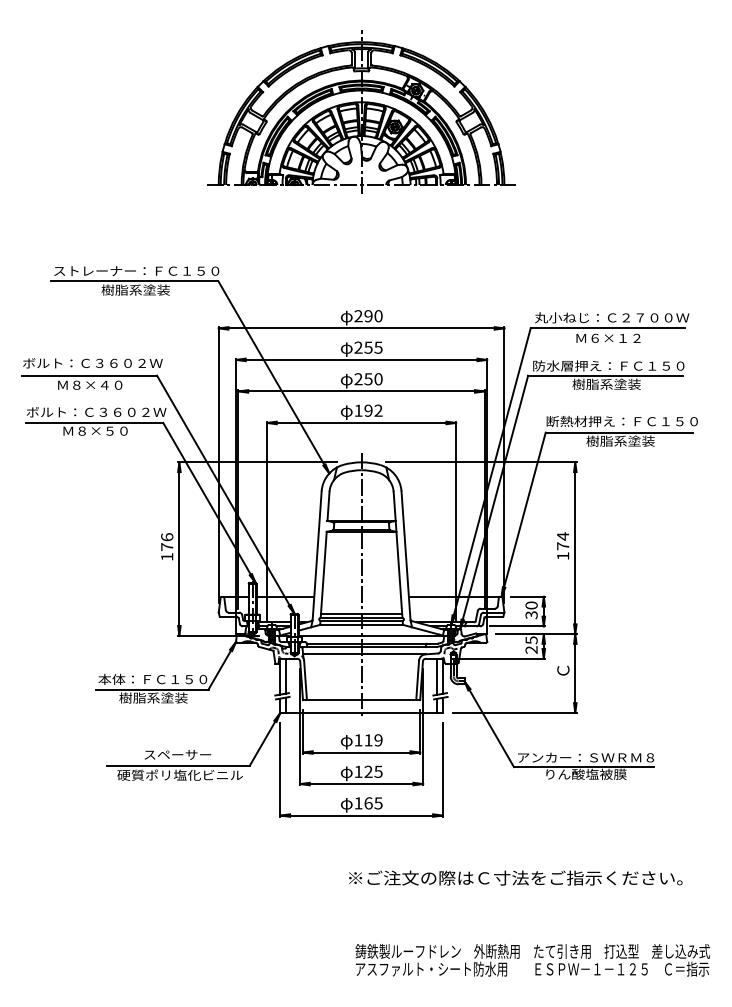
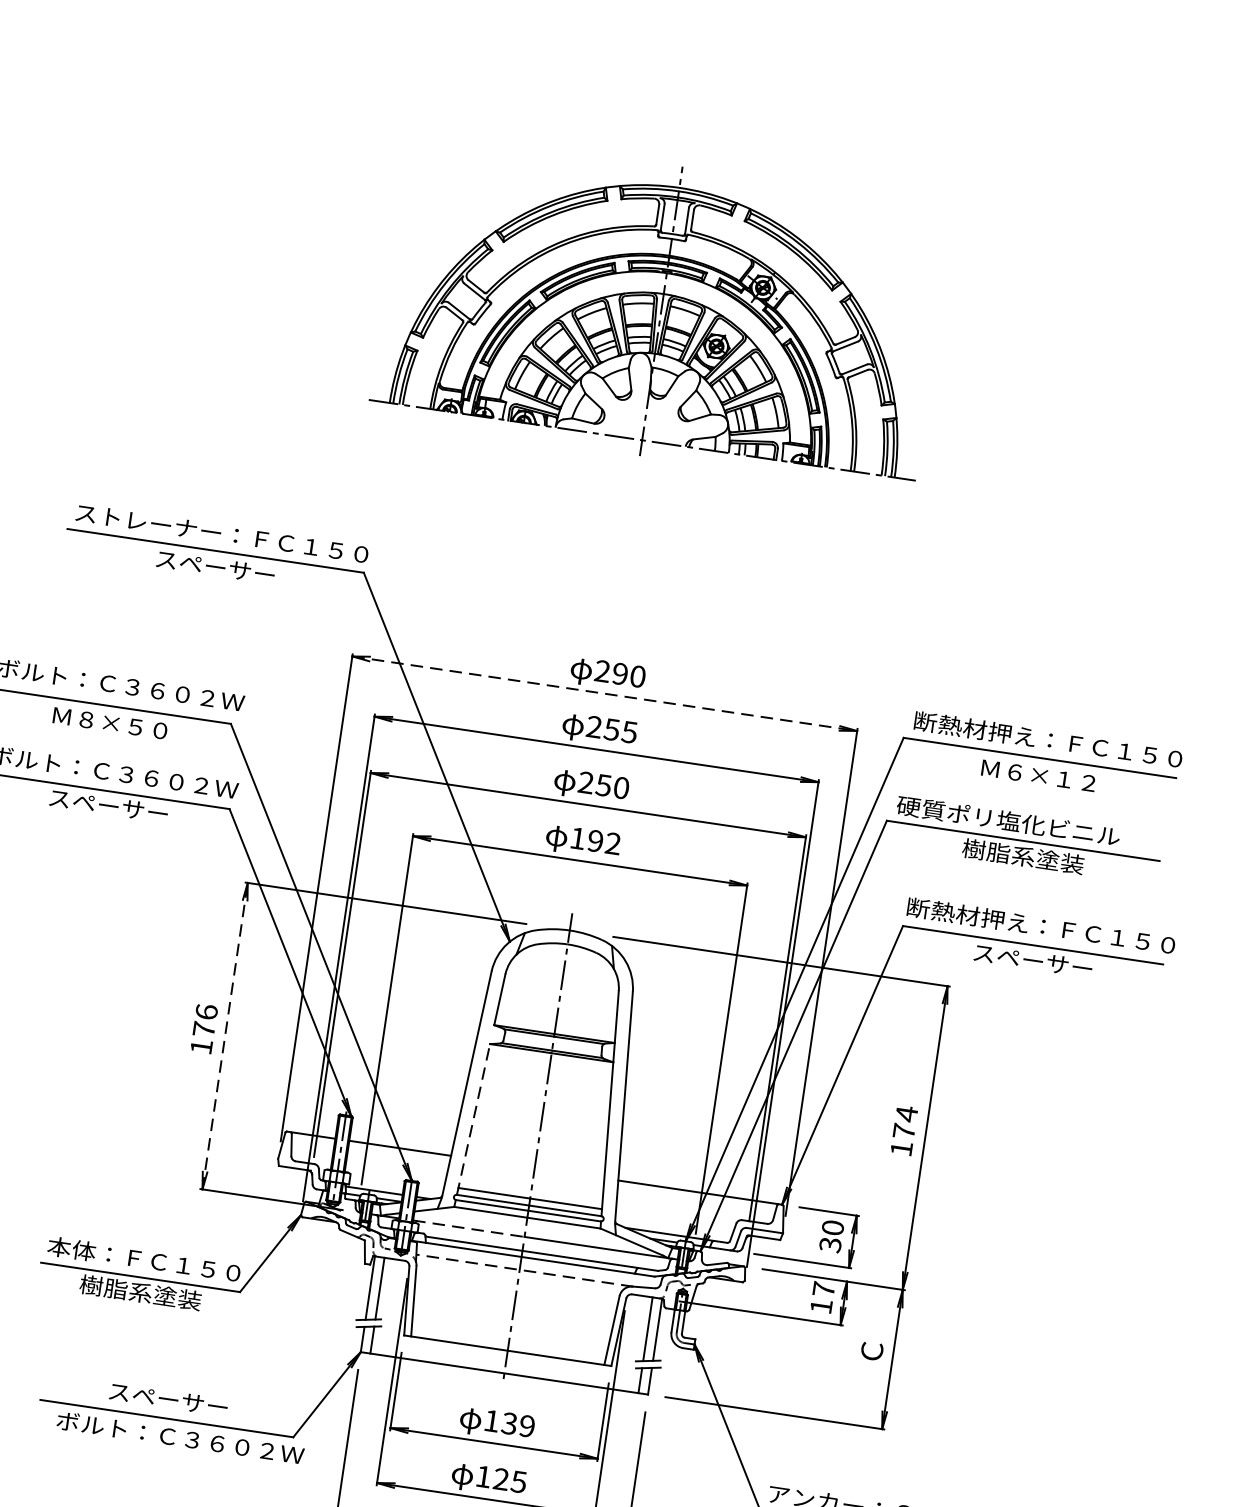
text: (135, 289) -> (215, 565), 樹脂系塗装 -> スペーサー
text: (612, 317) -> (1051, 739), 丸小ねじ：Ｃ２７００Ｗ -> 断熱材押え：ＦＣ１５０
line: (361, 328) -> (604, 693), solid -> dashed
text: (608, 365) -> (1031, 823), 防水層押え：ＦＣ１５０ -> 硬質ポリ塩化ビニル
text: (104, 384) -> (135, 725), Ｍ８×４０ -> Ｍ８×５０
text: (96, 431) -> (109, 806), Ｍ８×５０ -> スペーサー
text: (620, 440) -> (1033, 959), 樹脂系塗装 -> スペーサー
line: (179, 549) -> (225, 1036), solid -> dashed
line: (323, 574) -> (473, 1118), solid -> dashed
line: (330, 635) -> (469, 1228), solid -> dashed
text: (531, 644) -> (822, 1296), 25 -> 17
line: (364, 654) -> (524, 1270), solid -> dashed
text: (368, 740) -> (509, 1423), 119 -> 139
text: (187, 774) -> (180, 1436), 硬質ポリ塩化ビニル -> ボルト：Ｃ３６０２Ｗ

